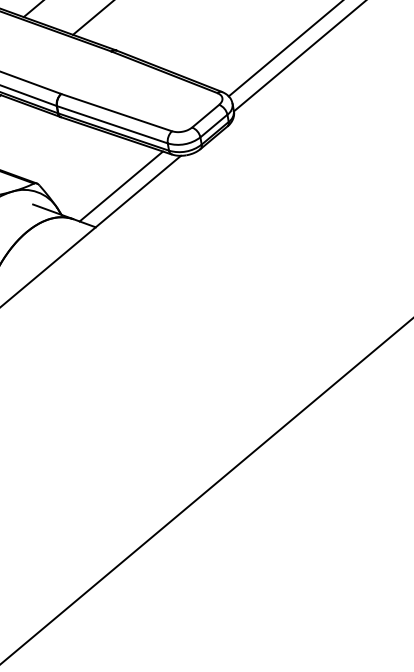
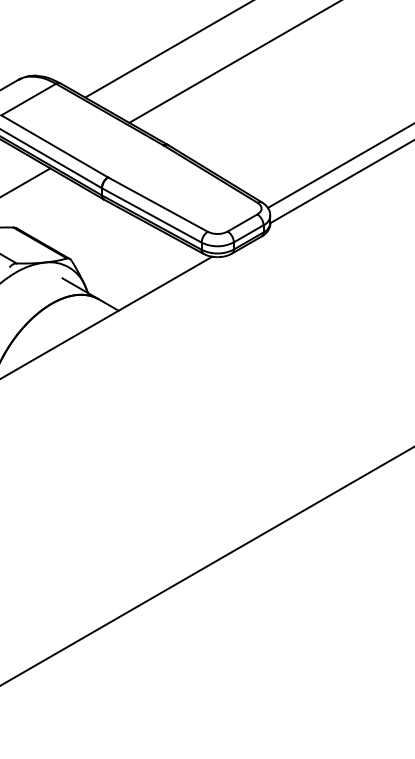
line: (120, 186) -> (149, 275), removed

